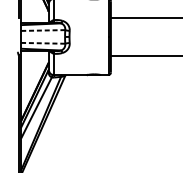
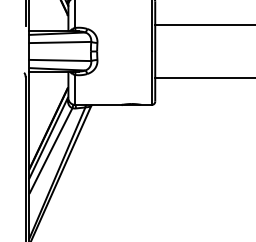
line: (43, 30) -> (60, 42), dashed -> solid
line: (43, 43) -> (60, 60), dashed -> solid

